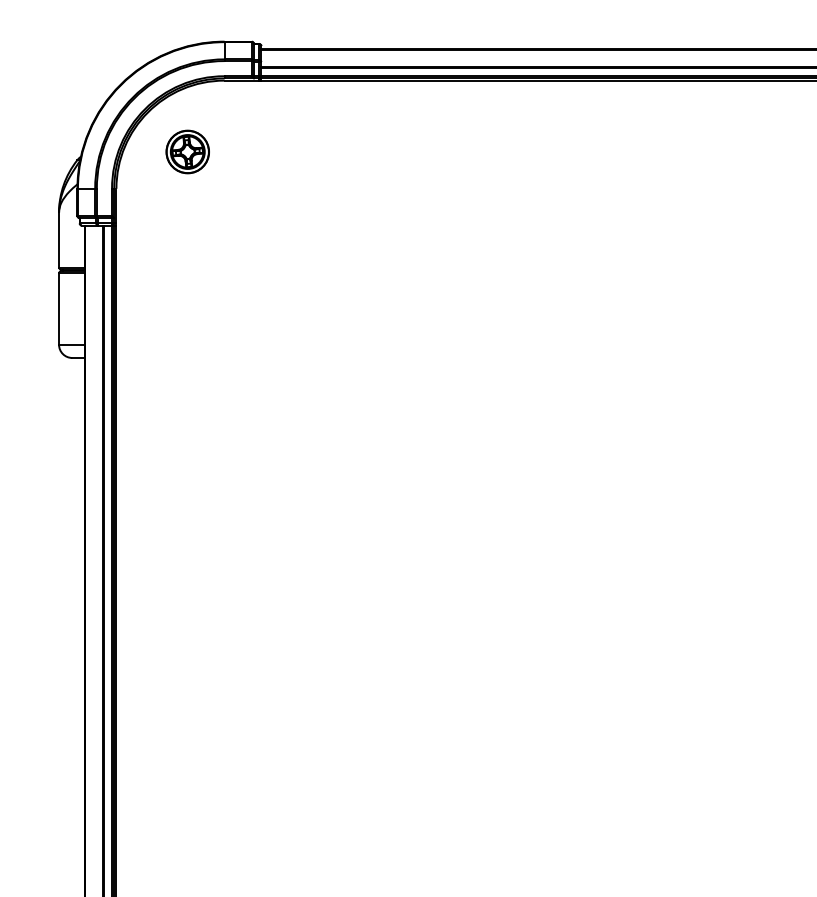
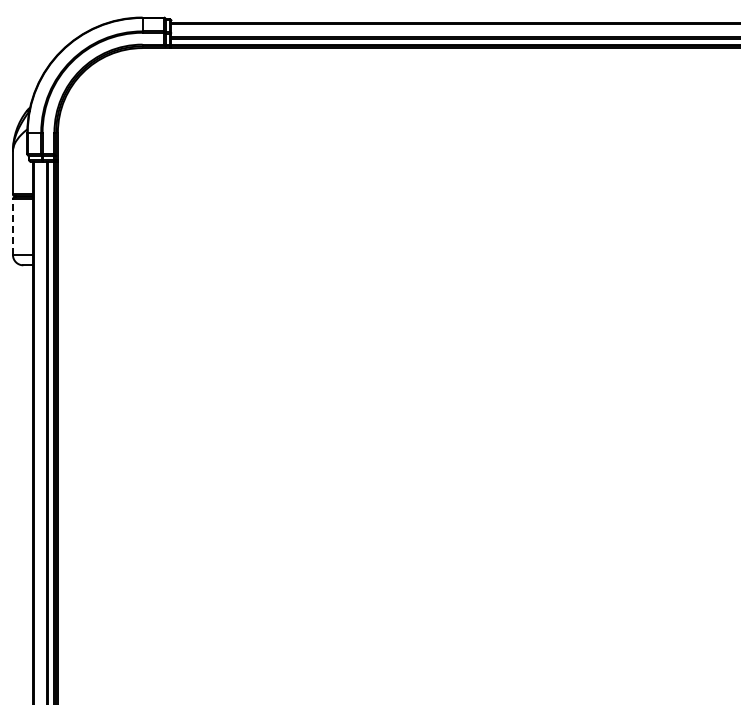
part: (187, 151) -> (113, 103), removed
line: (58, 309) -> (12, 227), solid -> dashed

